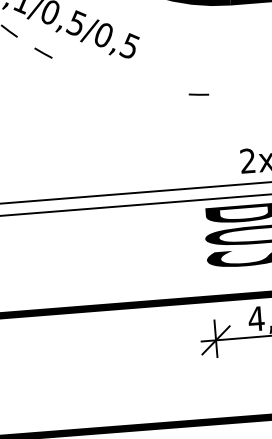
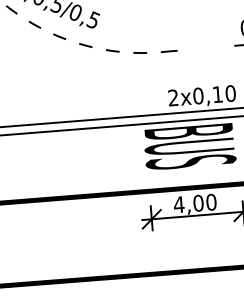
line: (79, 70) -> (59, 36), added
line: (118, 83) -> (85, 45), added
line: (158, 91) -> (112, 50), added
line: (240, 92) -> (168, 51), added

